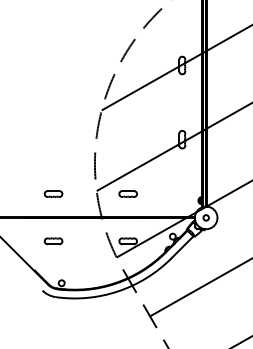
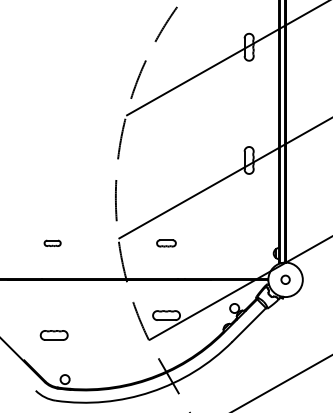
part: (53, 193) -> (52, 242), size x0.6
part: (127, 193) -> (165, 242), size x0.7
part: (53, 241) -> (54, 335), moved

